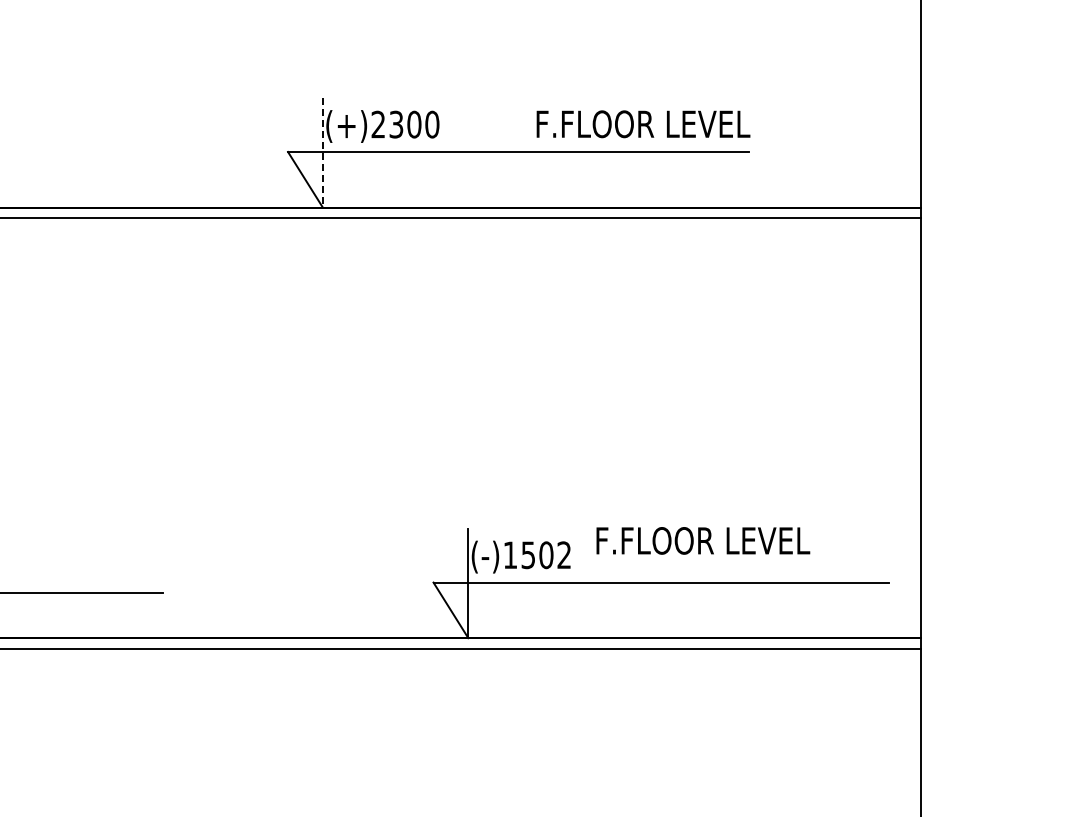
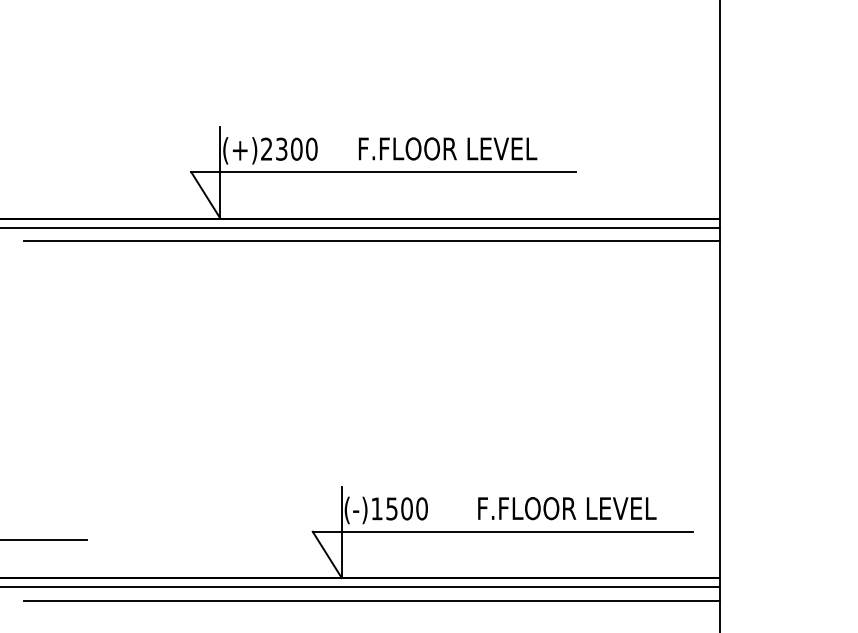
text: (643, 124) -> (448, 149), moved
line: (322, 152) -> (220, 172), dashed -> solid
line: (504, 234) -> (372, 241), added
text: (703, 540) -> (567, 508), moved
text: (564, 555) -> (422, 509), (-)1502 -> (-)1500
line: (504, 665) -> (372, 600), added

